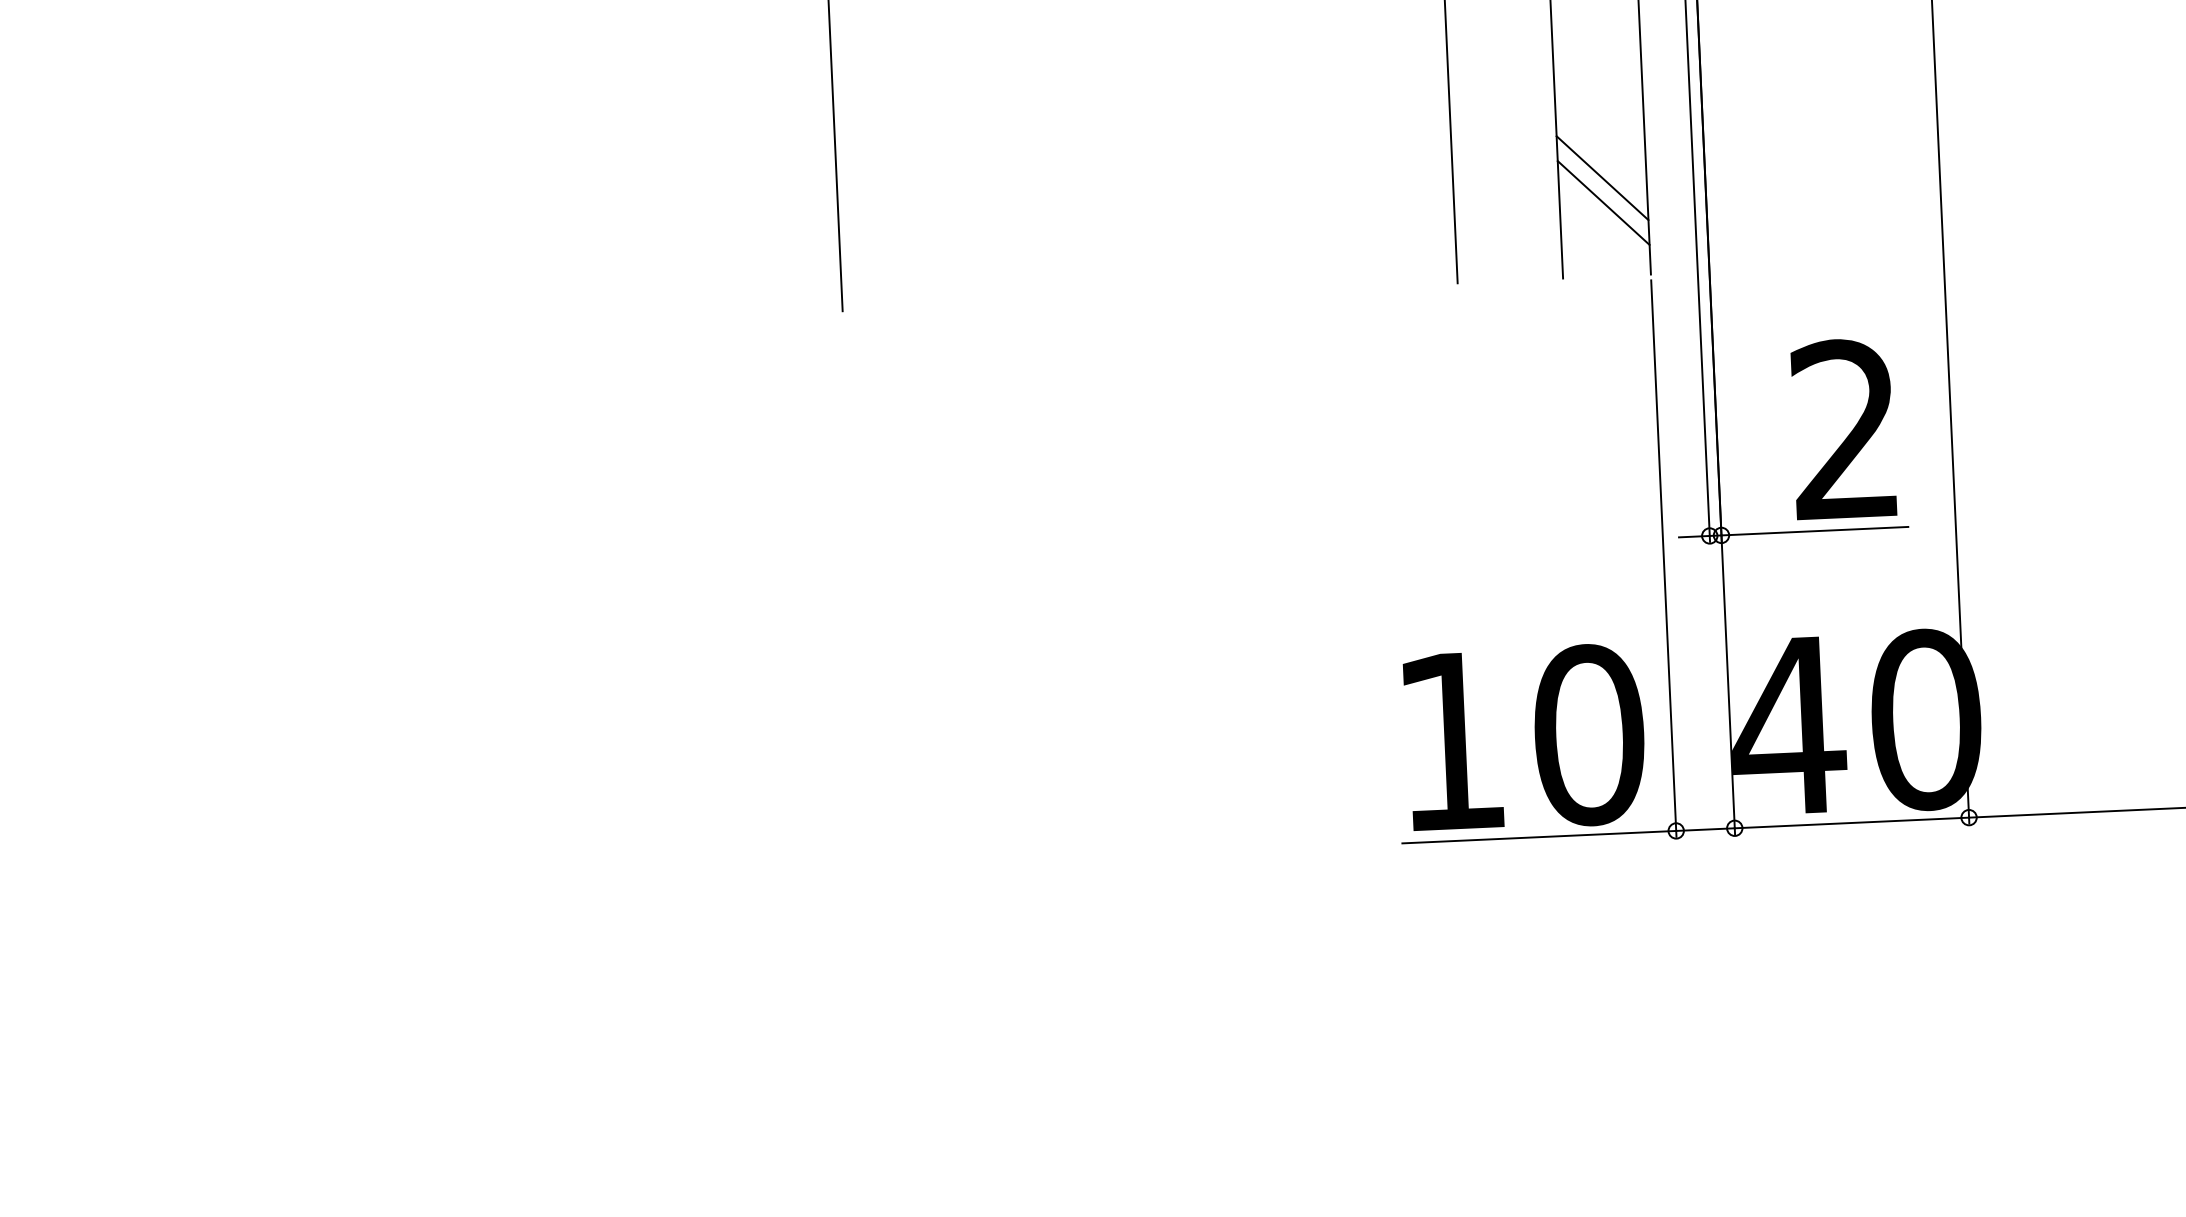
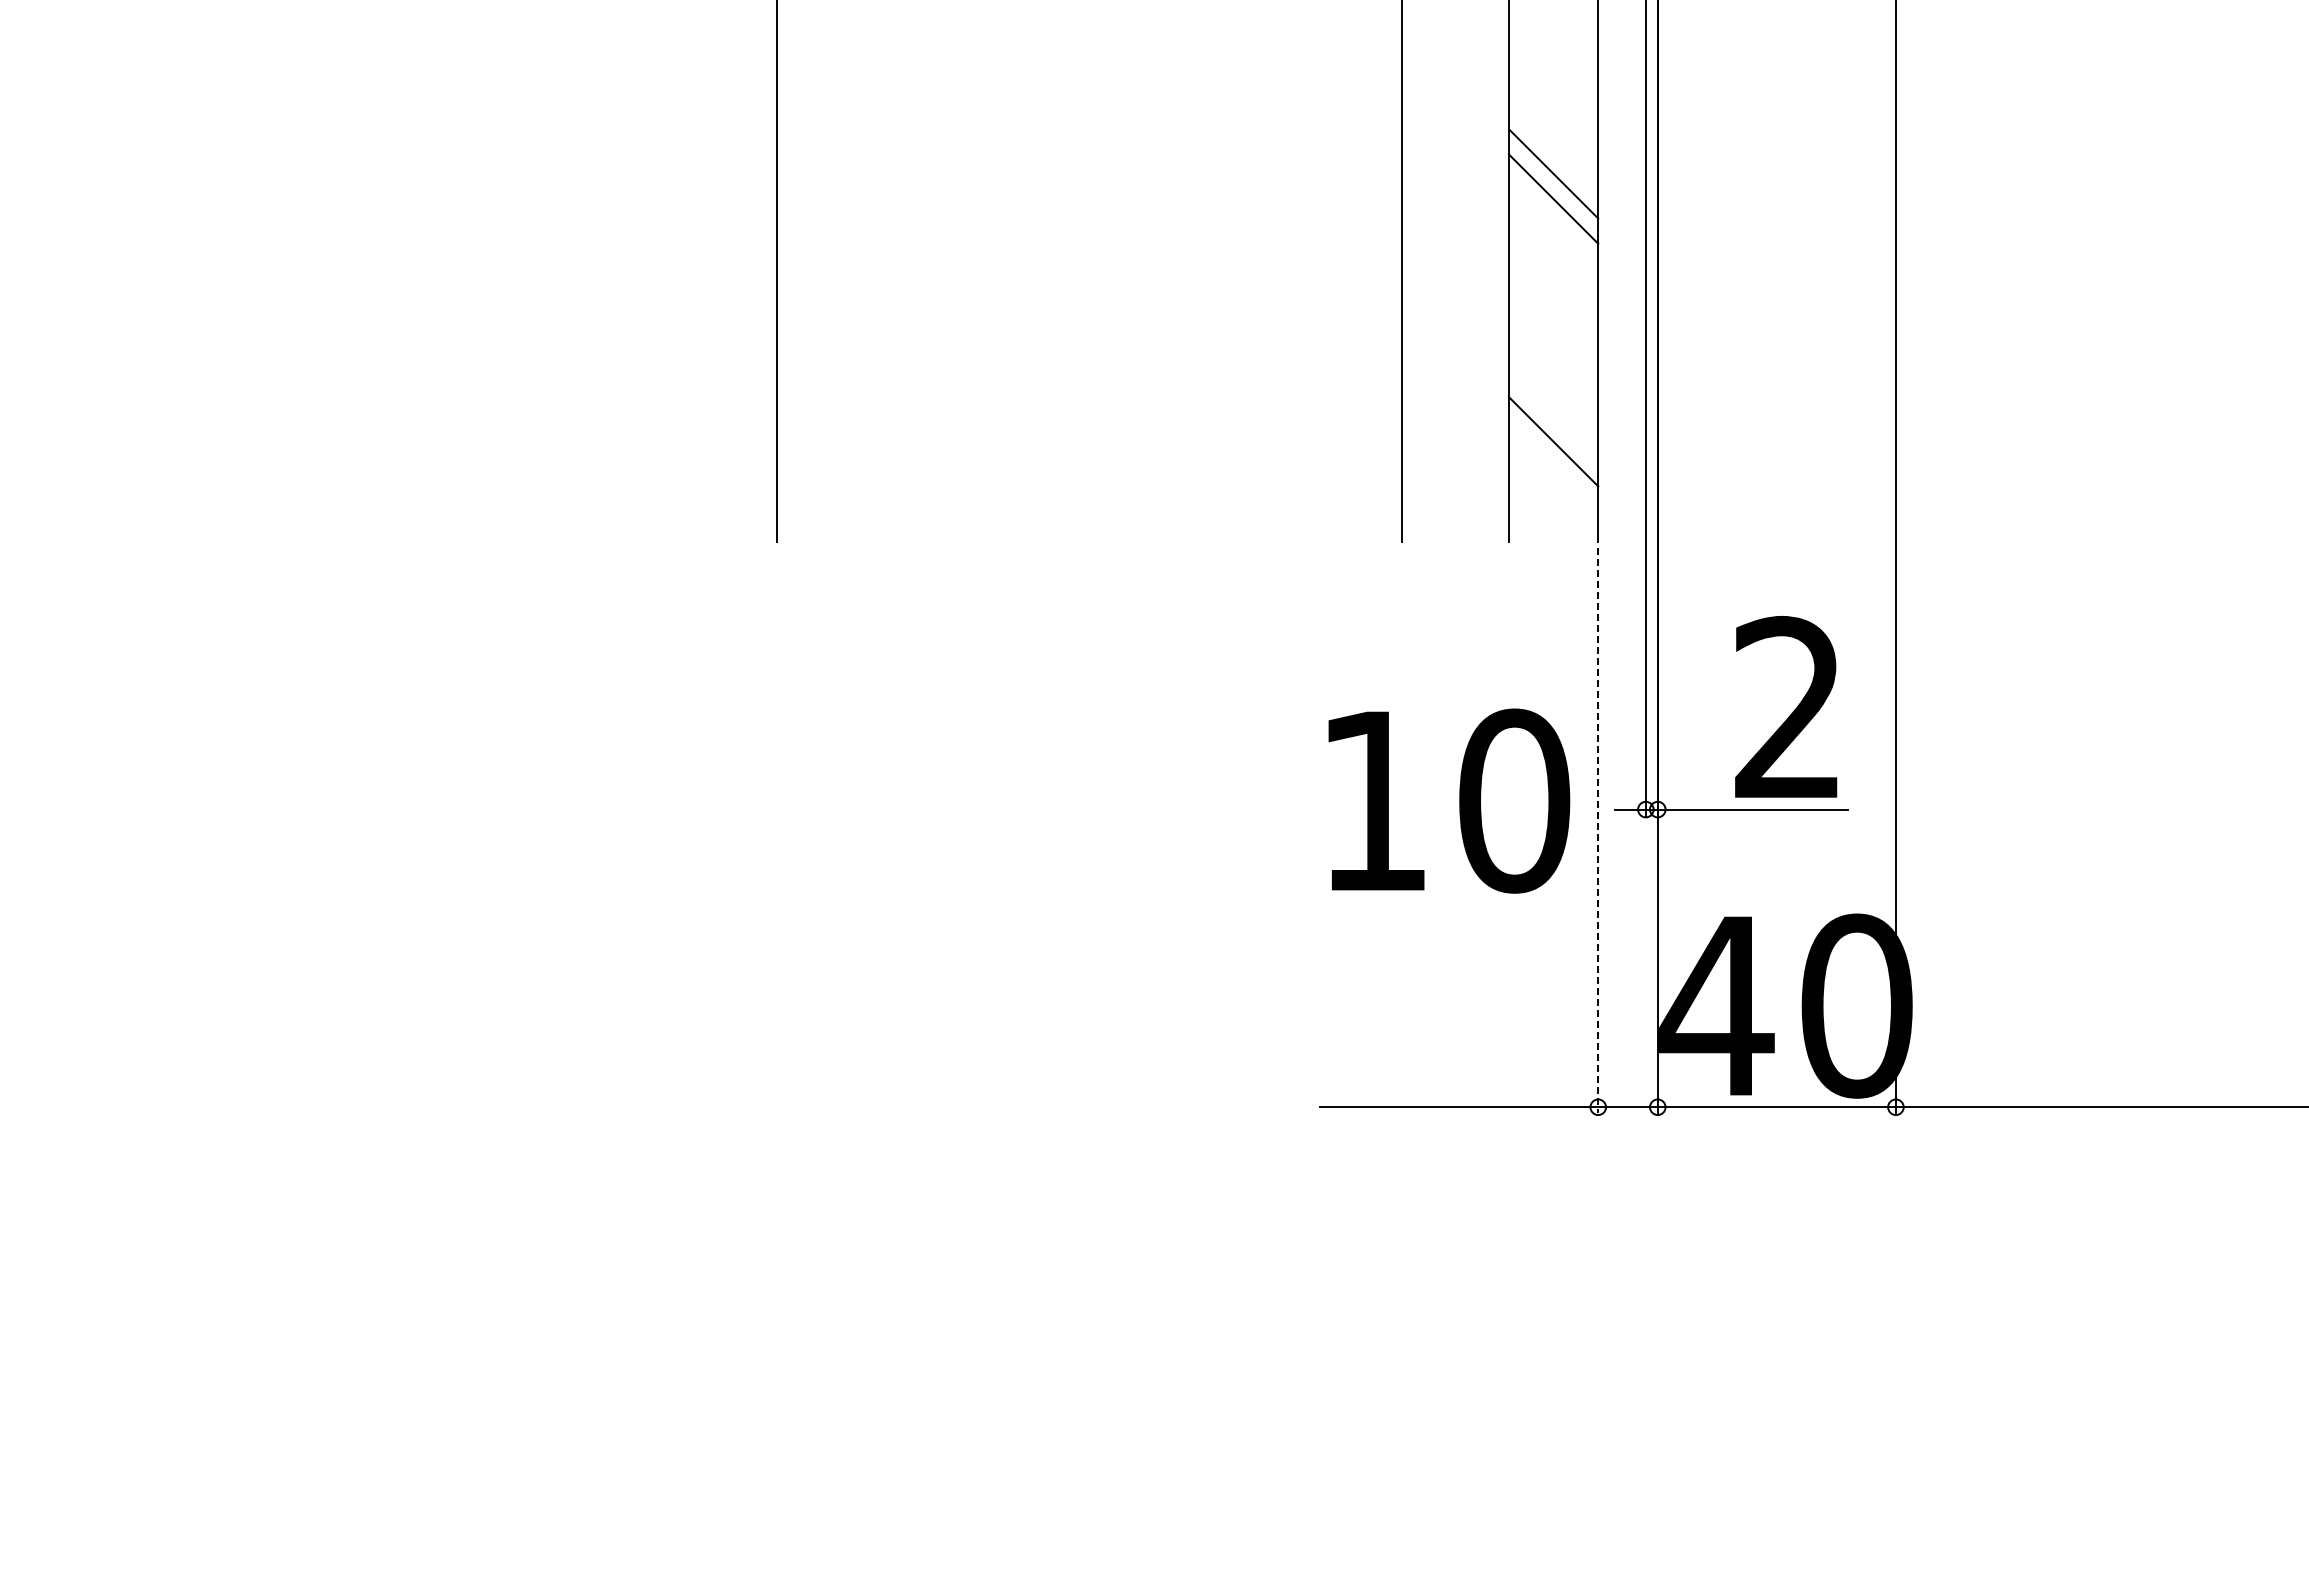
line: (1603, 202) -> (1553, 466), removed
line: (1664, 558) -> (1598, 830), solid -> dashed
text: (1525, 737) -> (1449, 800), moved

